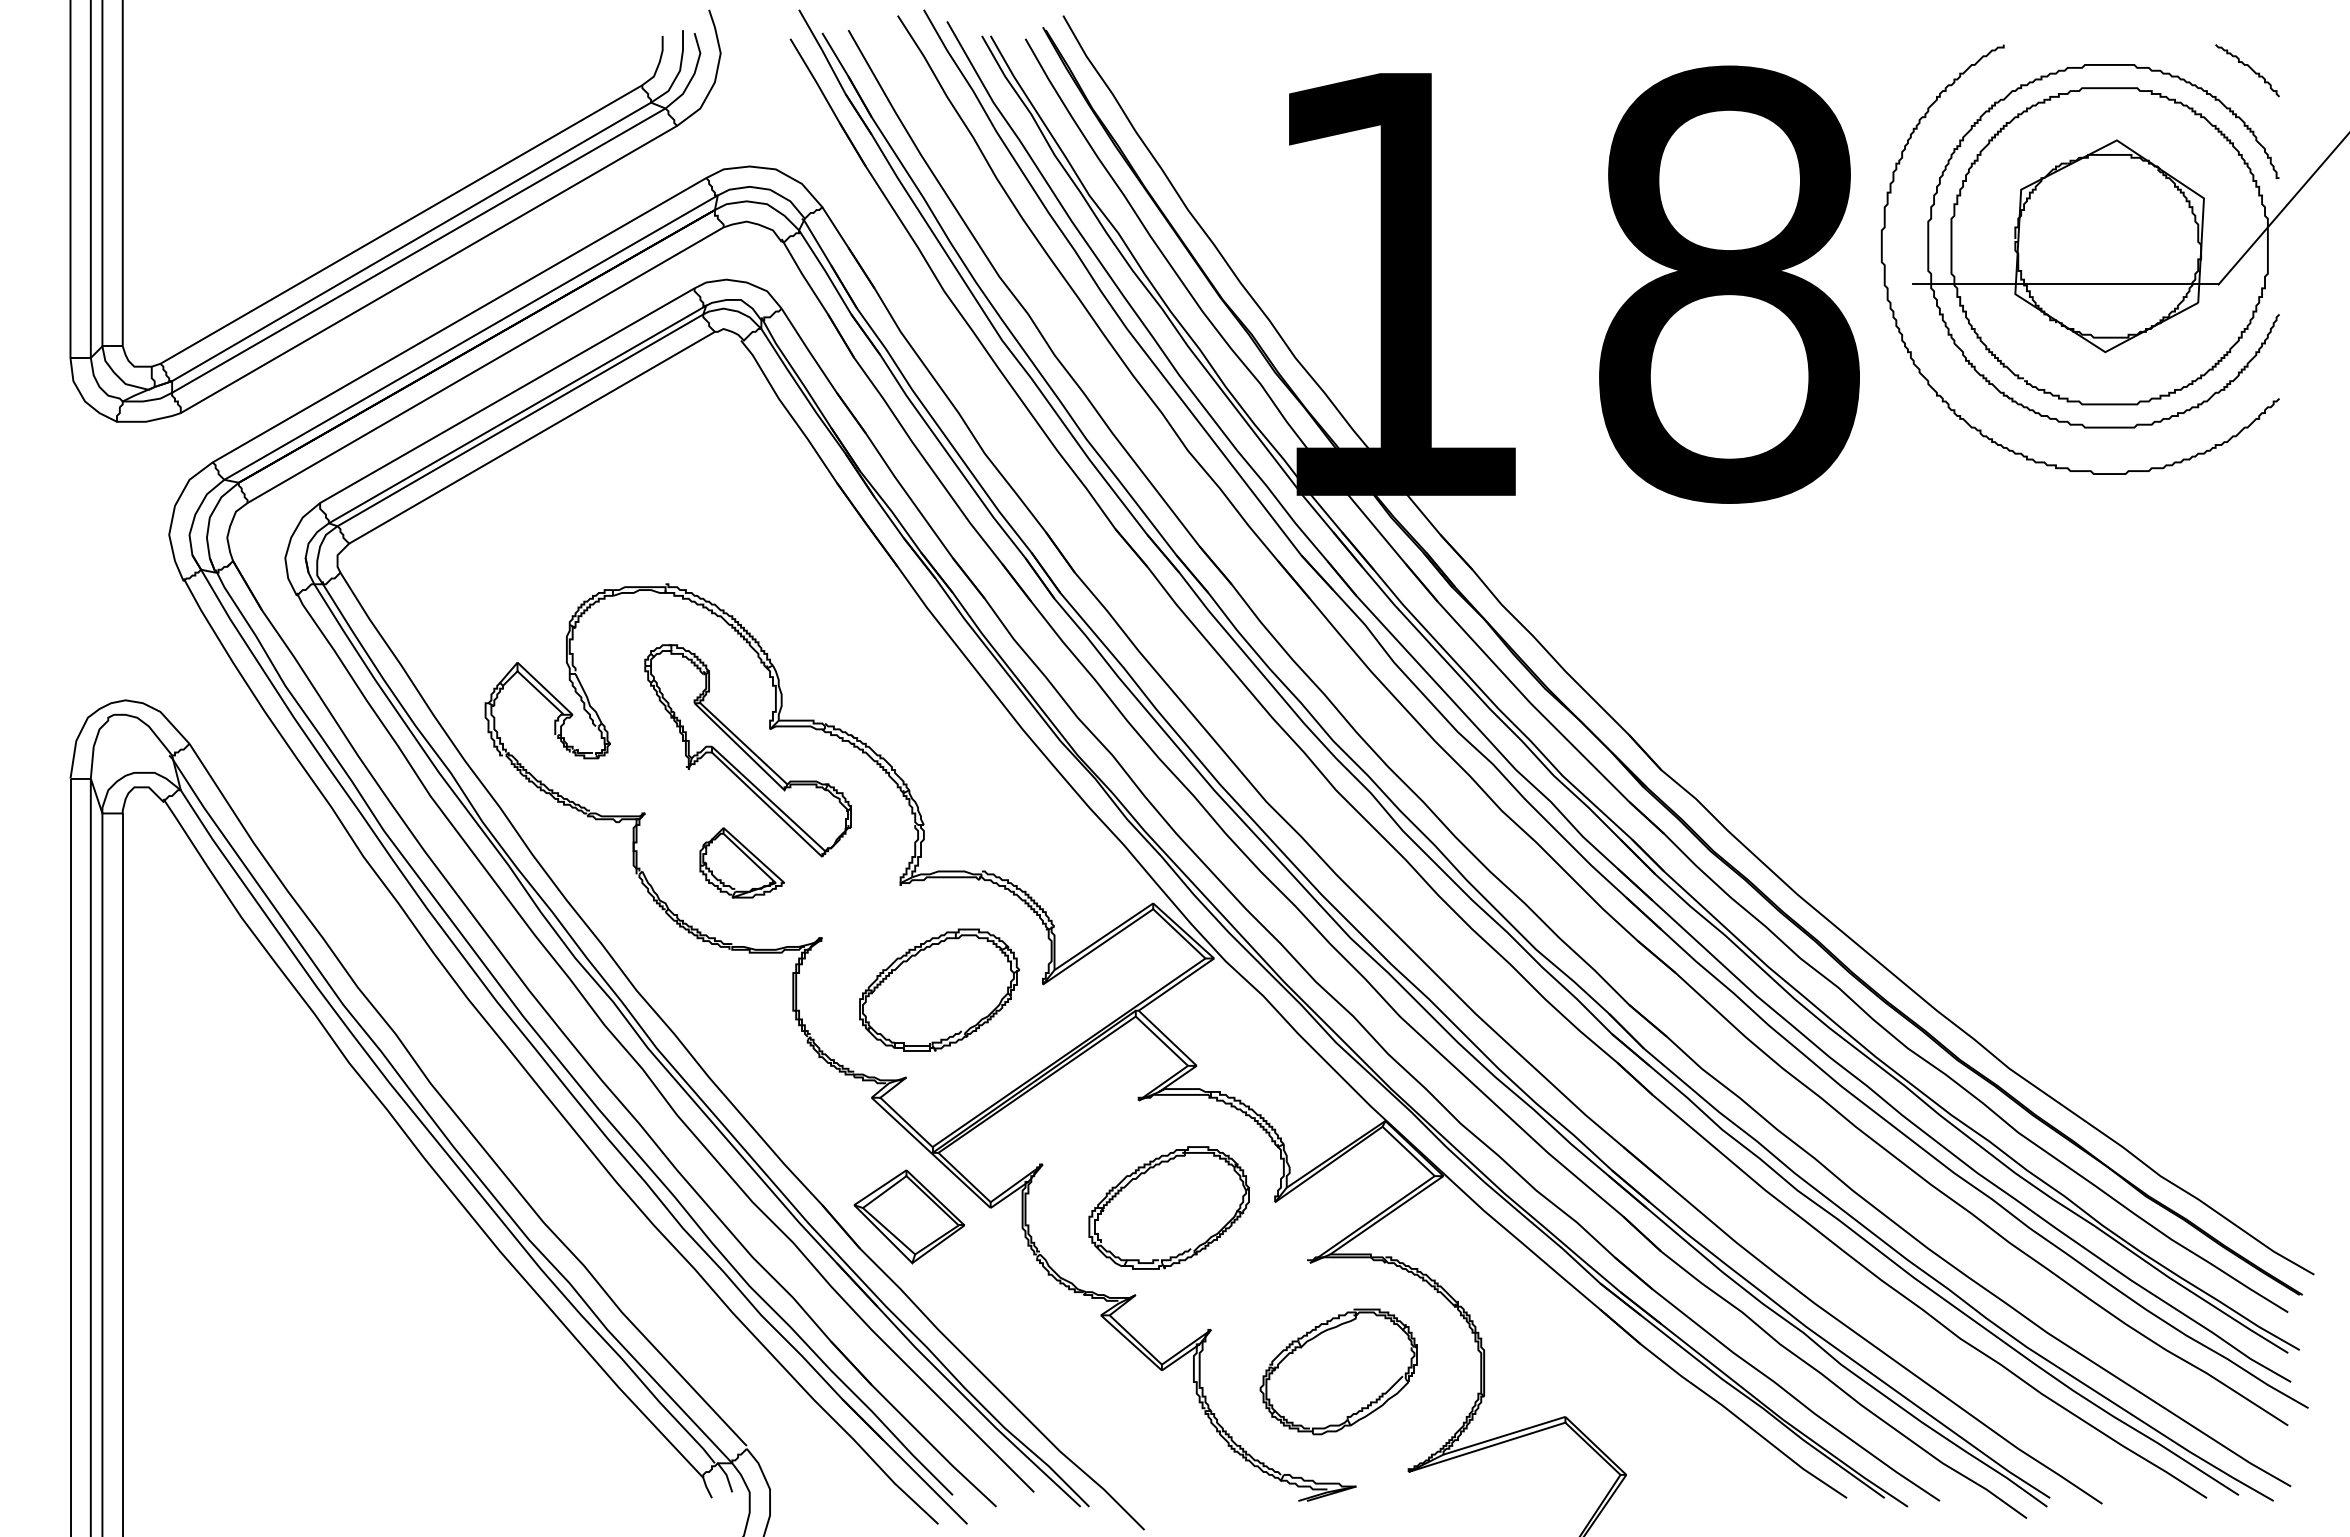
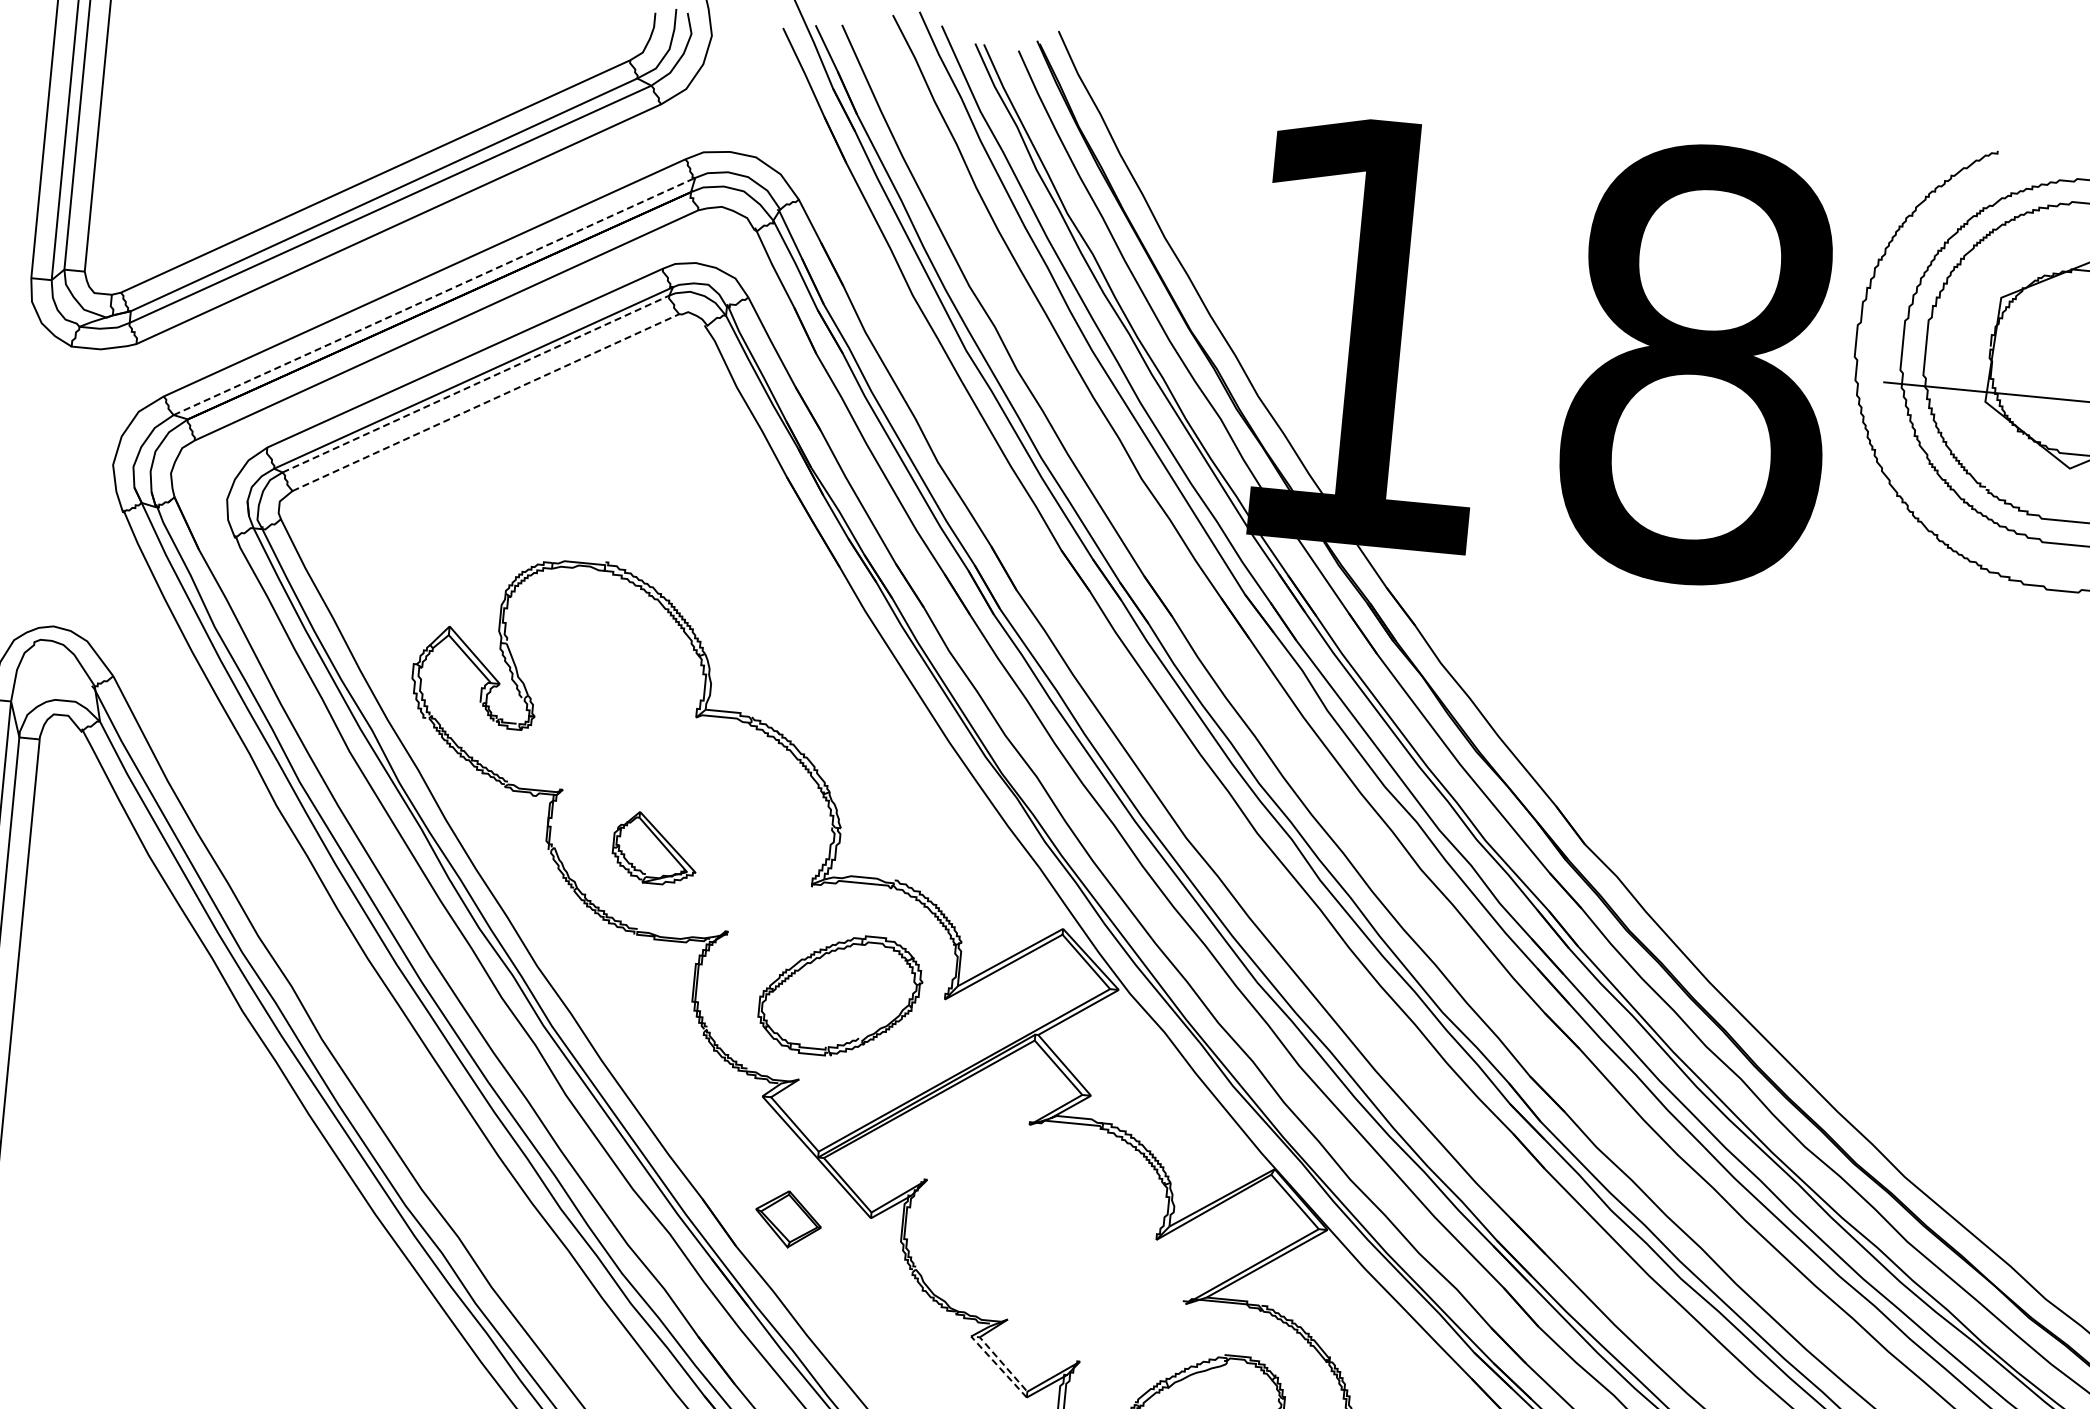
line: (471, 337) -> (434, 296), solid -> dashed
line: (520, 420) -> (475, 384), solid -> dashed
line: (532, 437) -> (486, 402), solid -> dashed
part: (747, 750) -> (671, 736), removed
part: (1169, 1207) -> (1050, 1235), removed
part: (908, 1216) -> (787, 1218), size x0.6
line: (1100, 1315) -> (970, 1336), solid -> dashed

